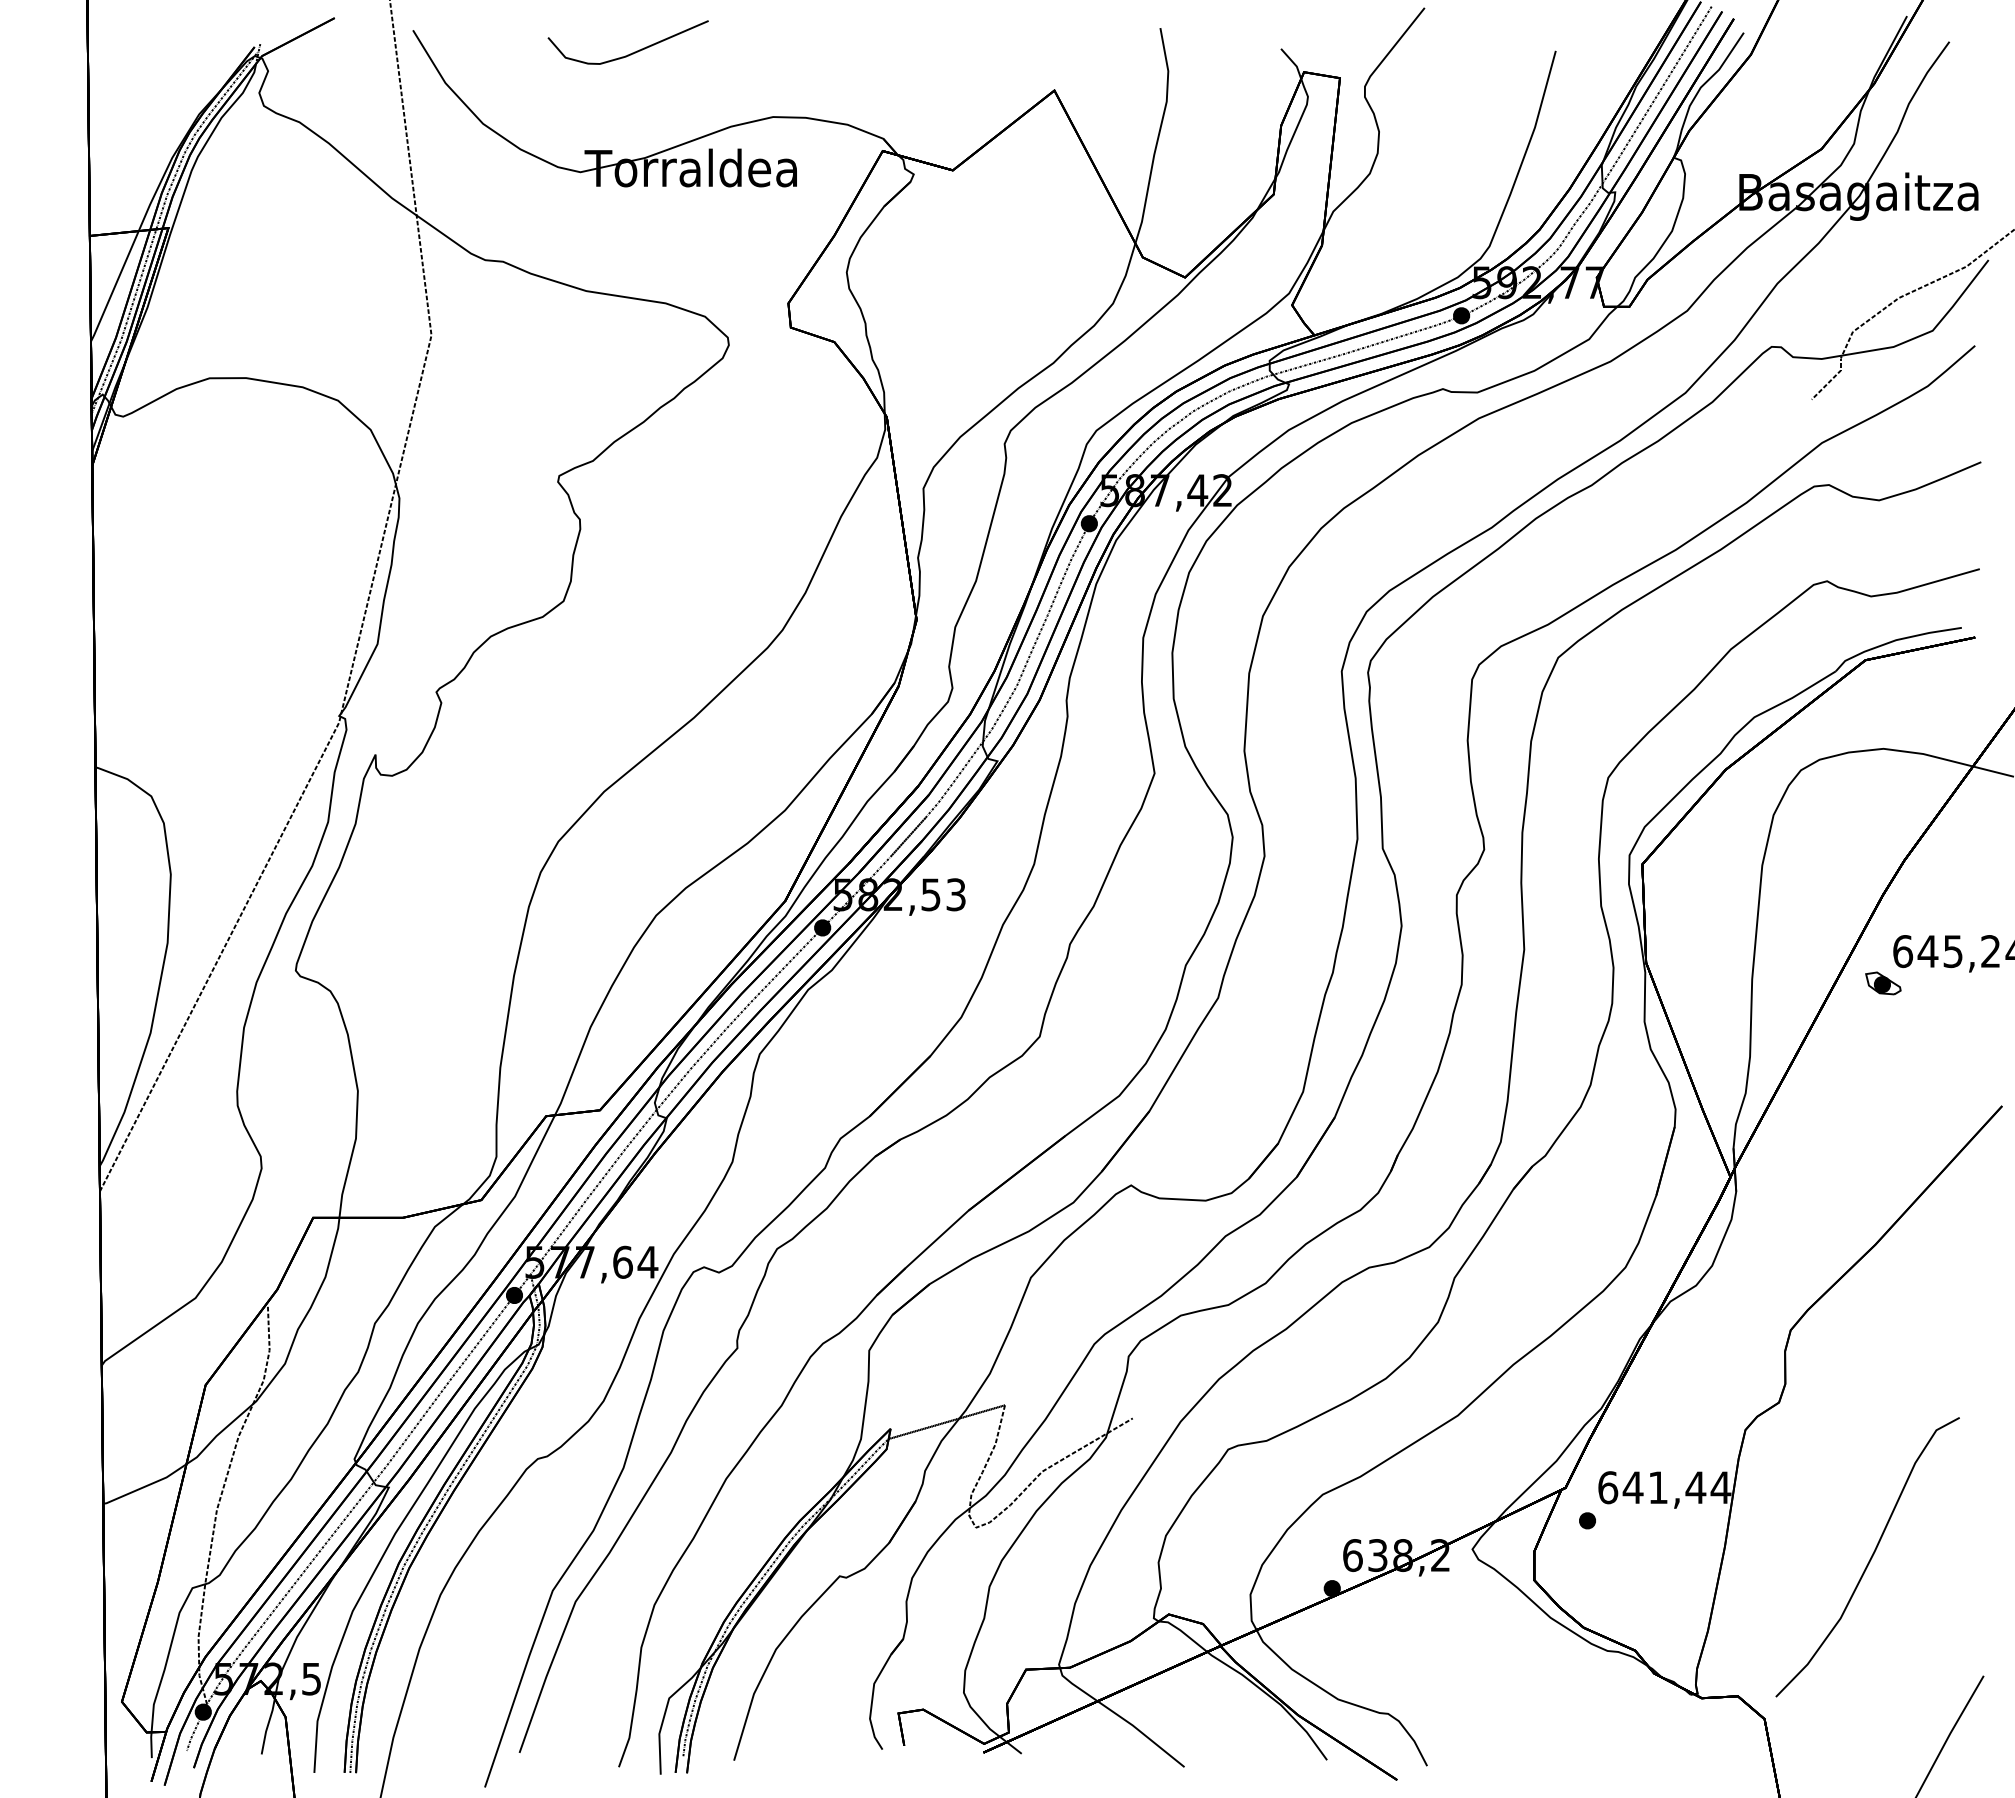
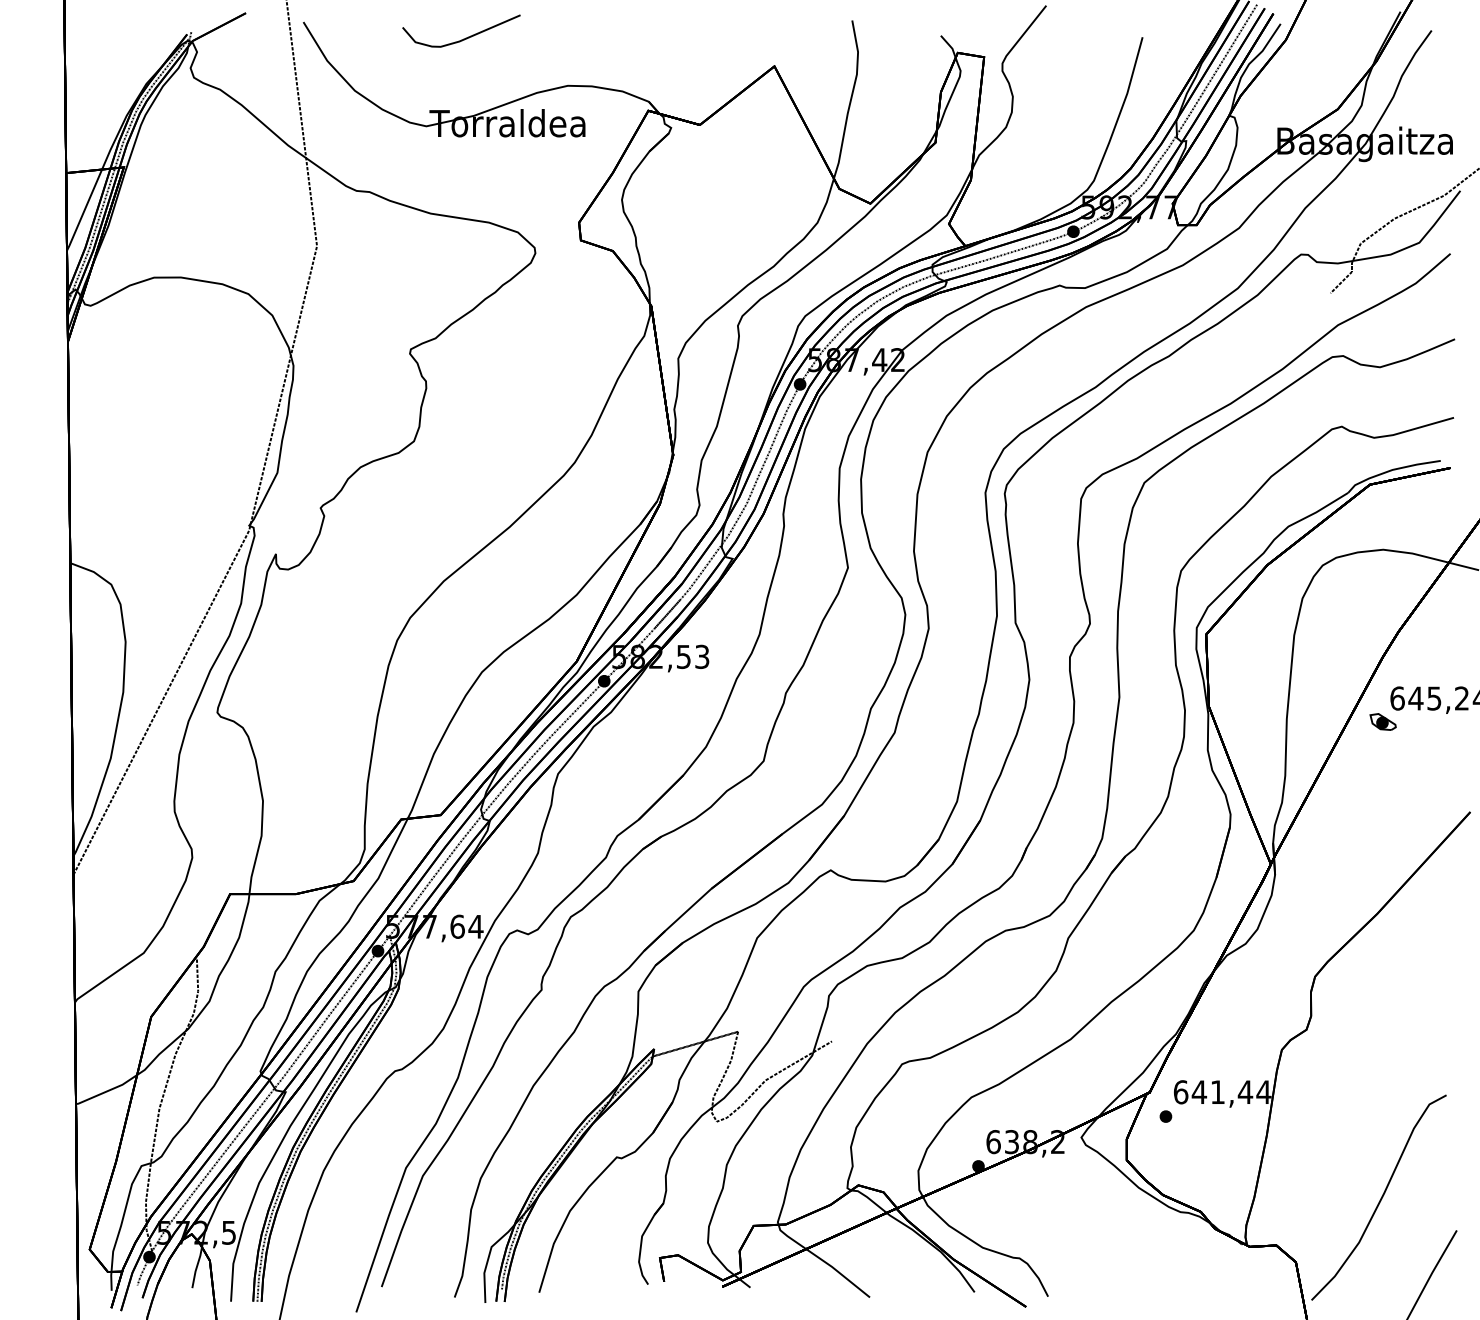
curve: (1869, 1559) -> (1380, 1199), moved

